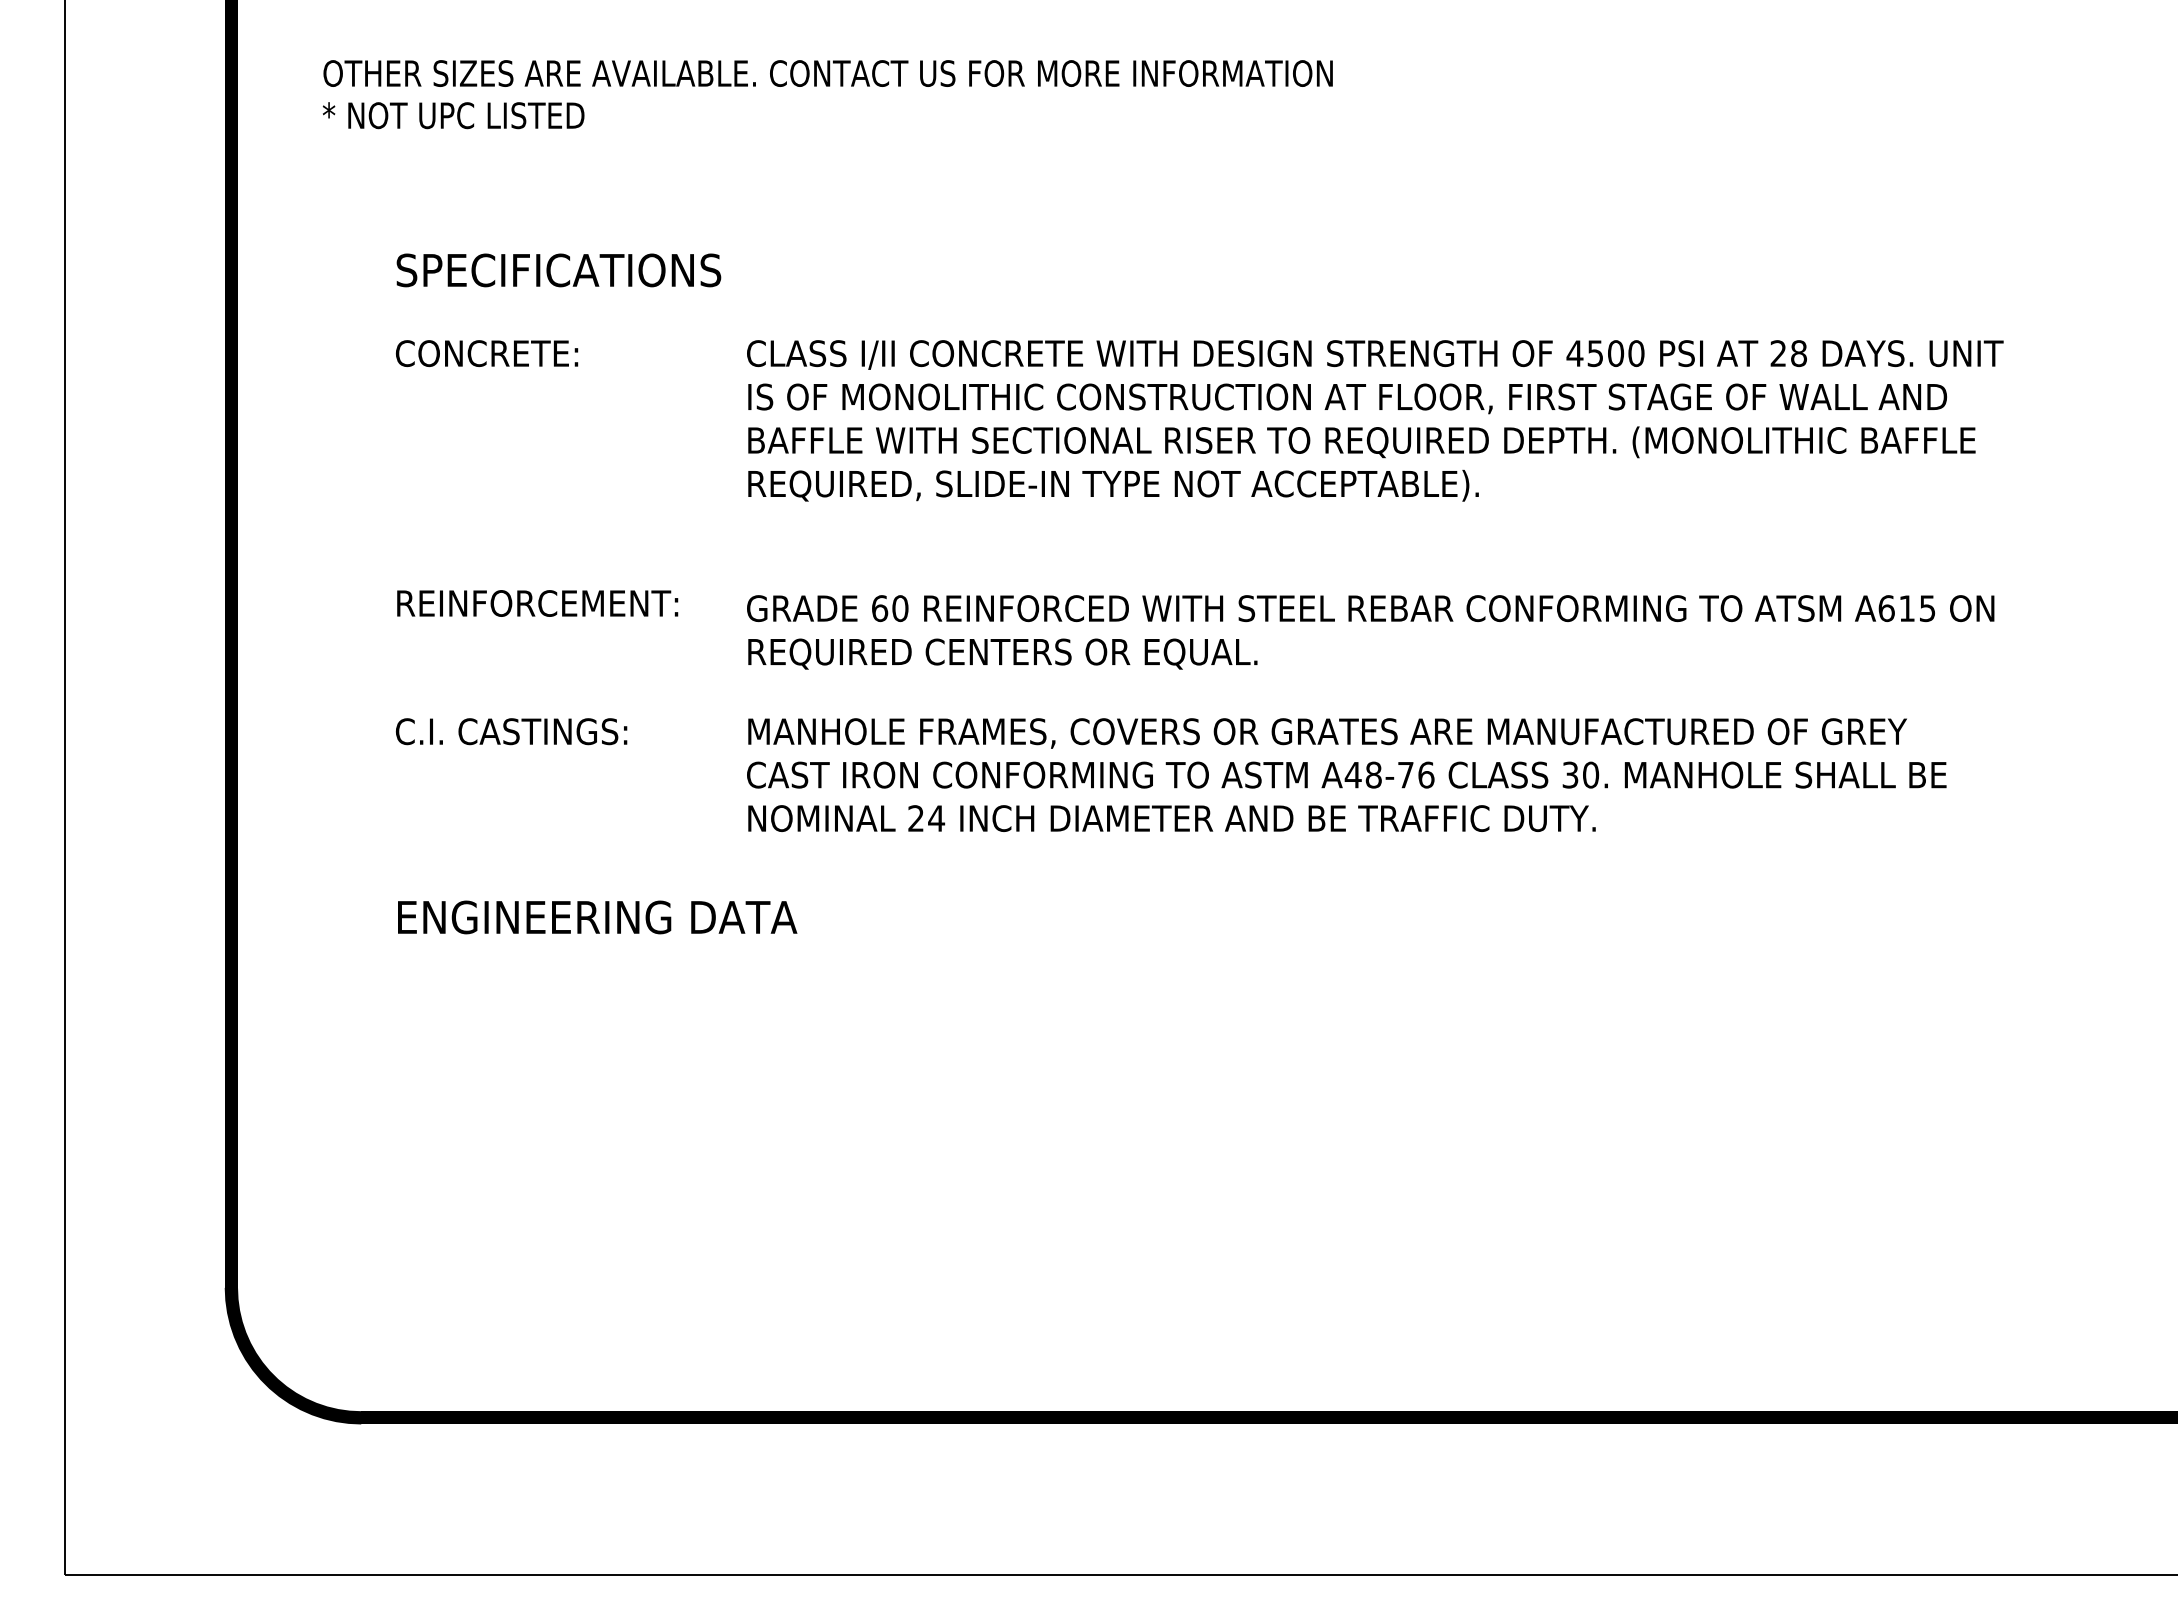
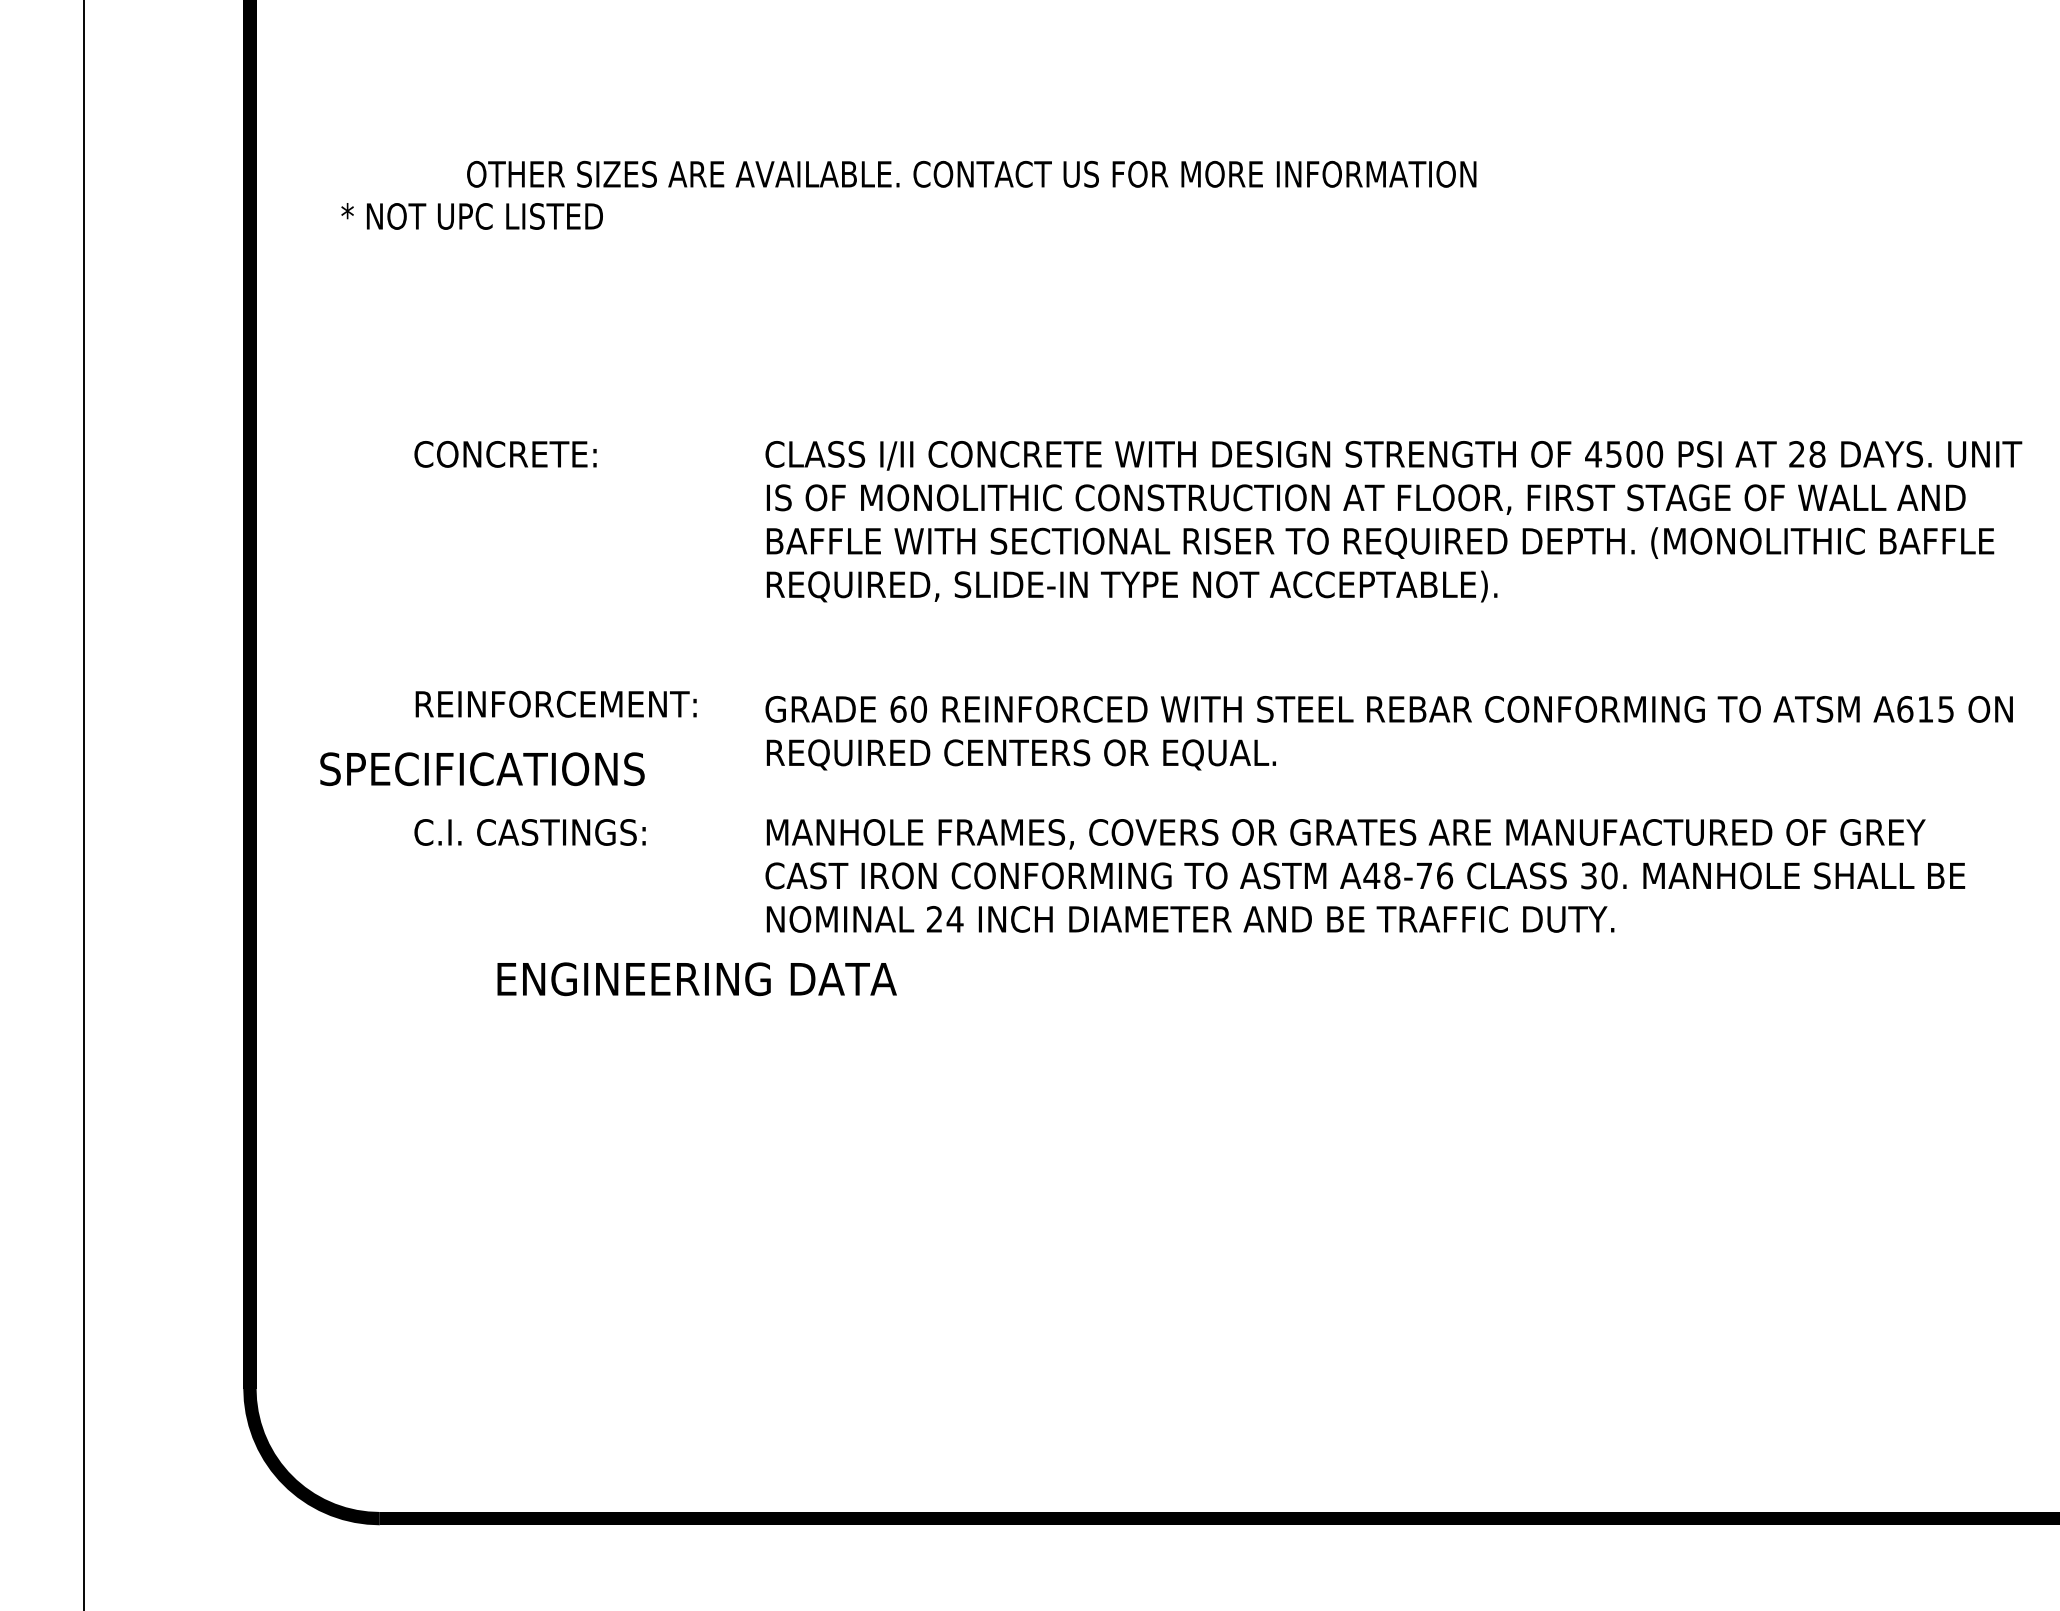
text: (827, 73) -> (971, 174), moved
text: (558, 270) -> (482, 769), moved
text: (597, 917) -> (697, 979), moved

